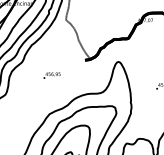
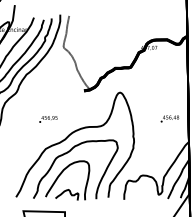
text: (52, 75) -> (48, 119), moved

